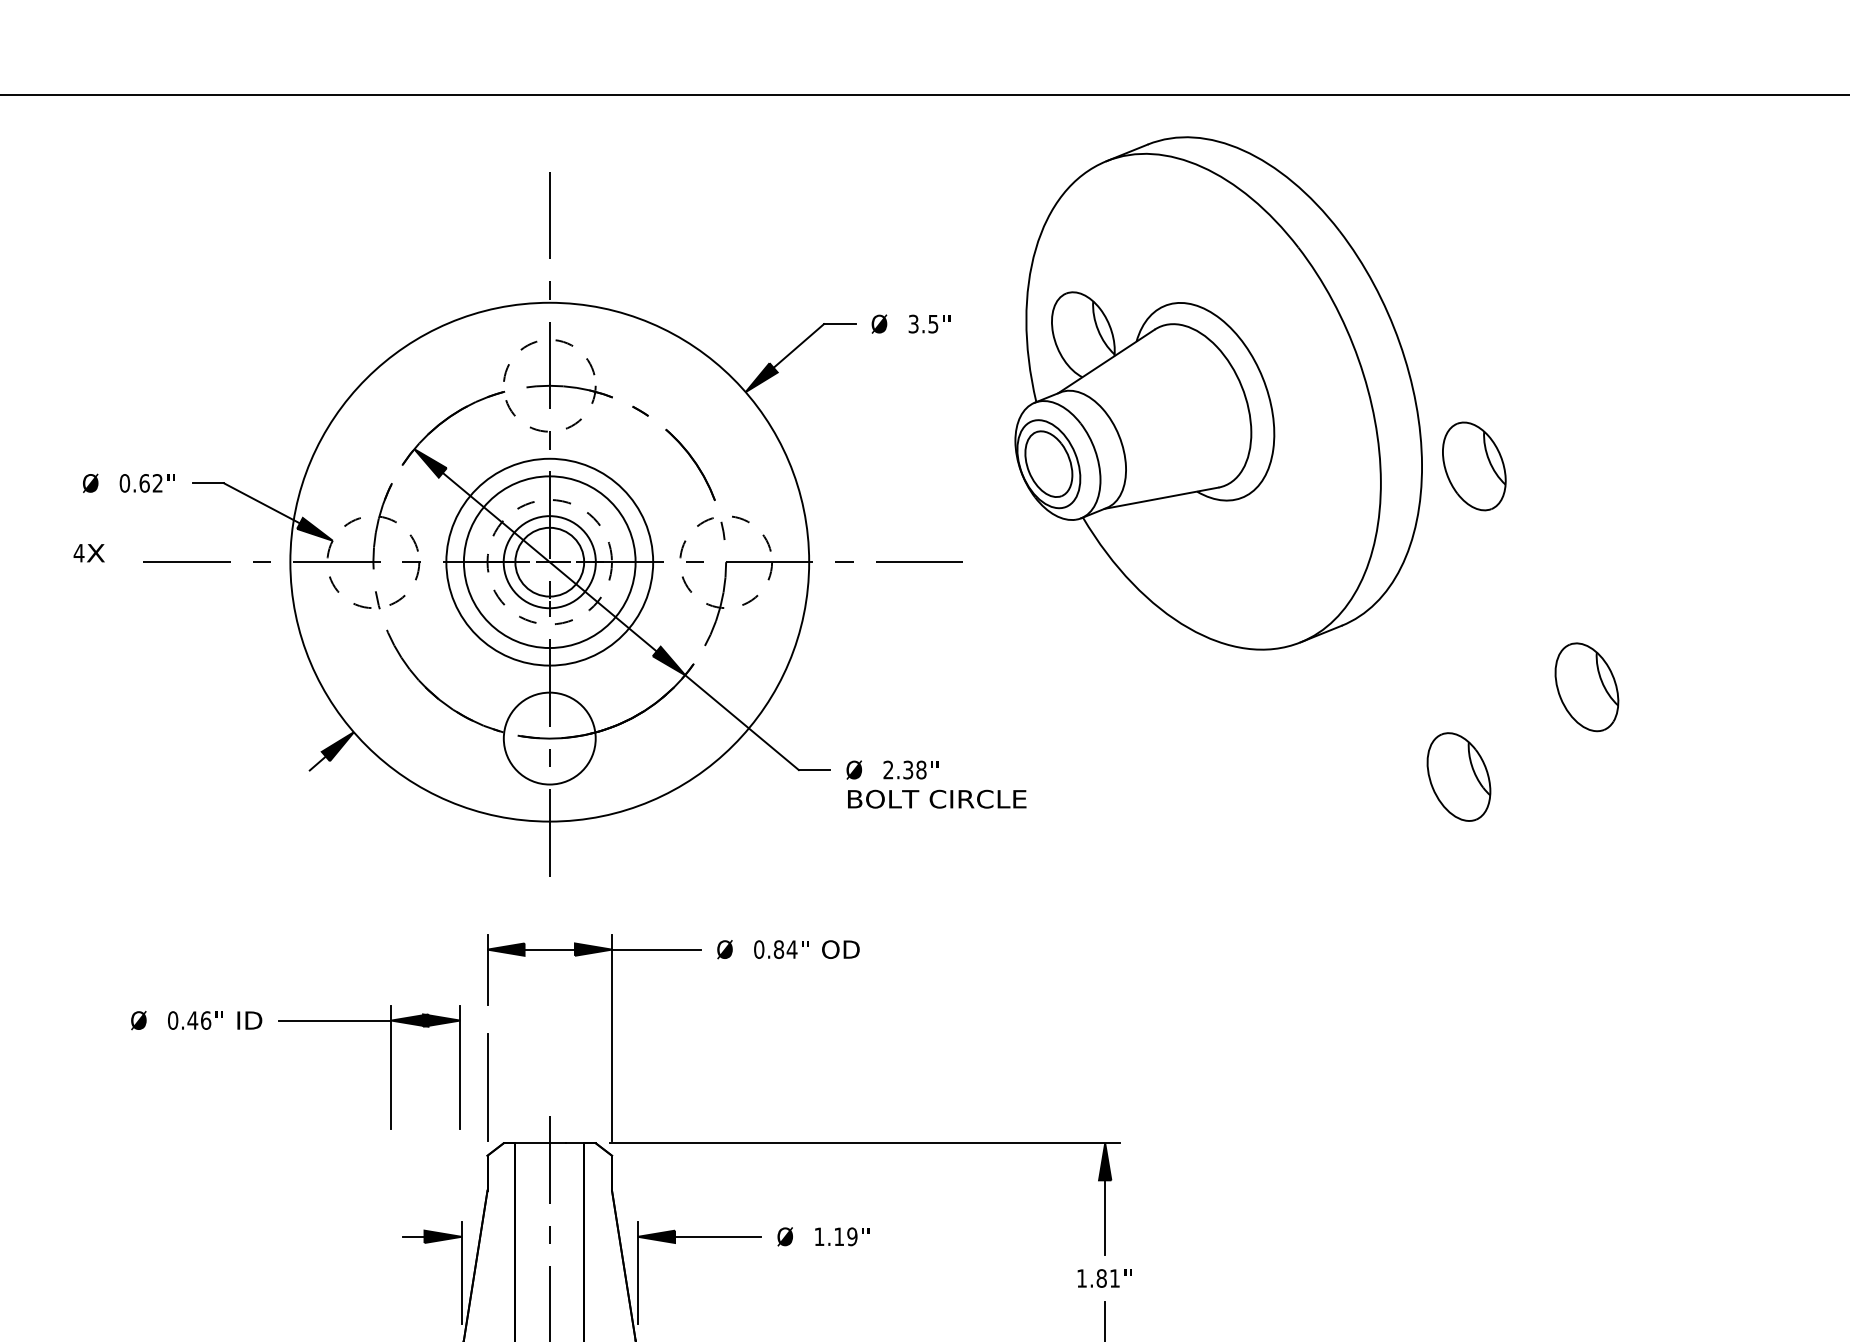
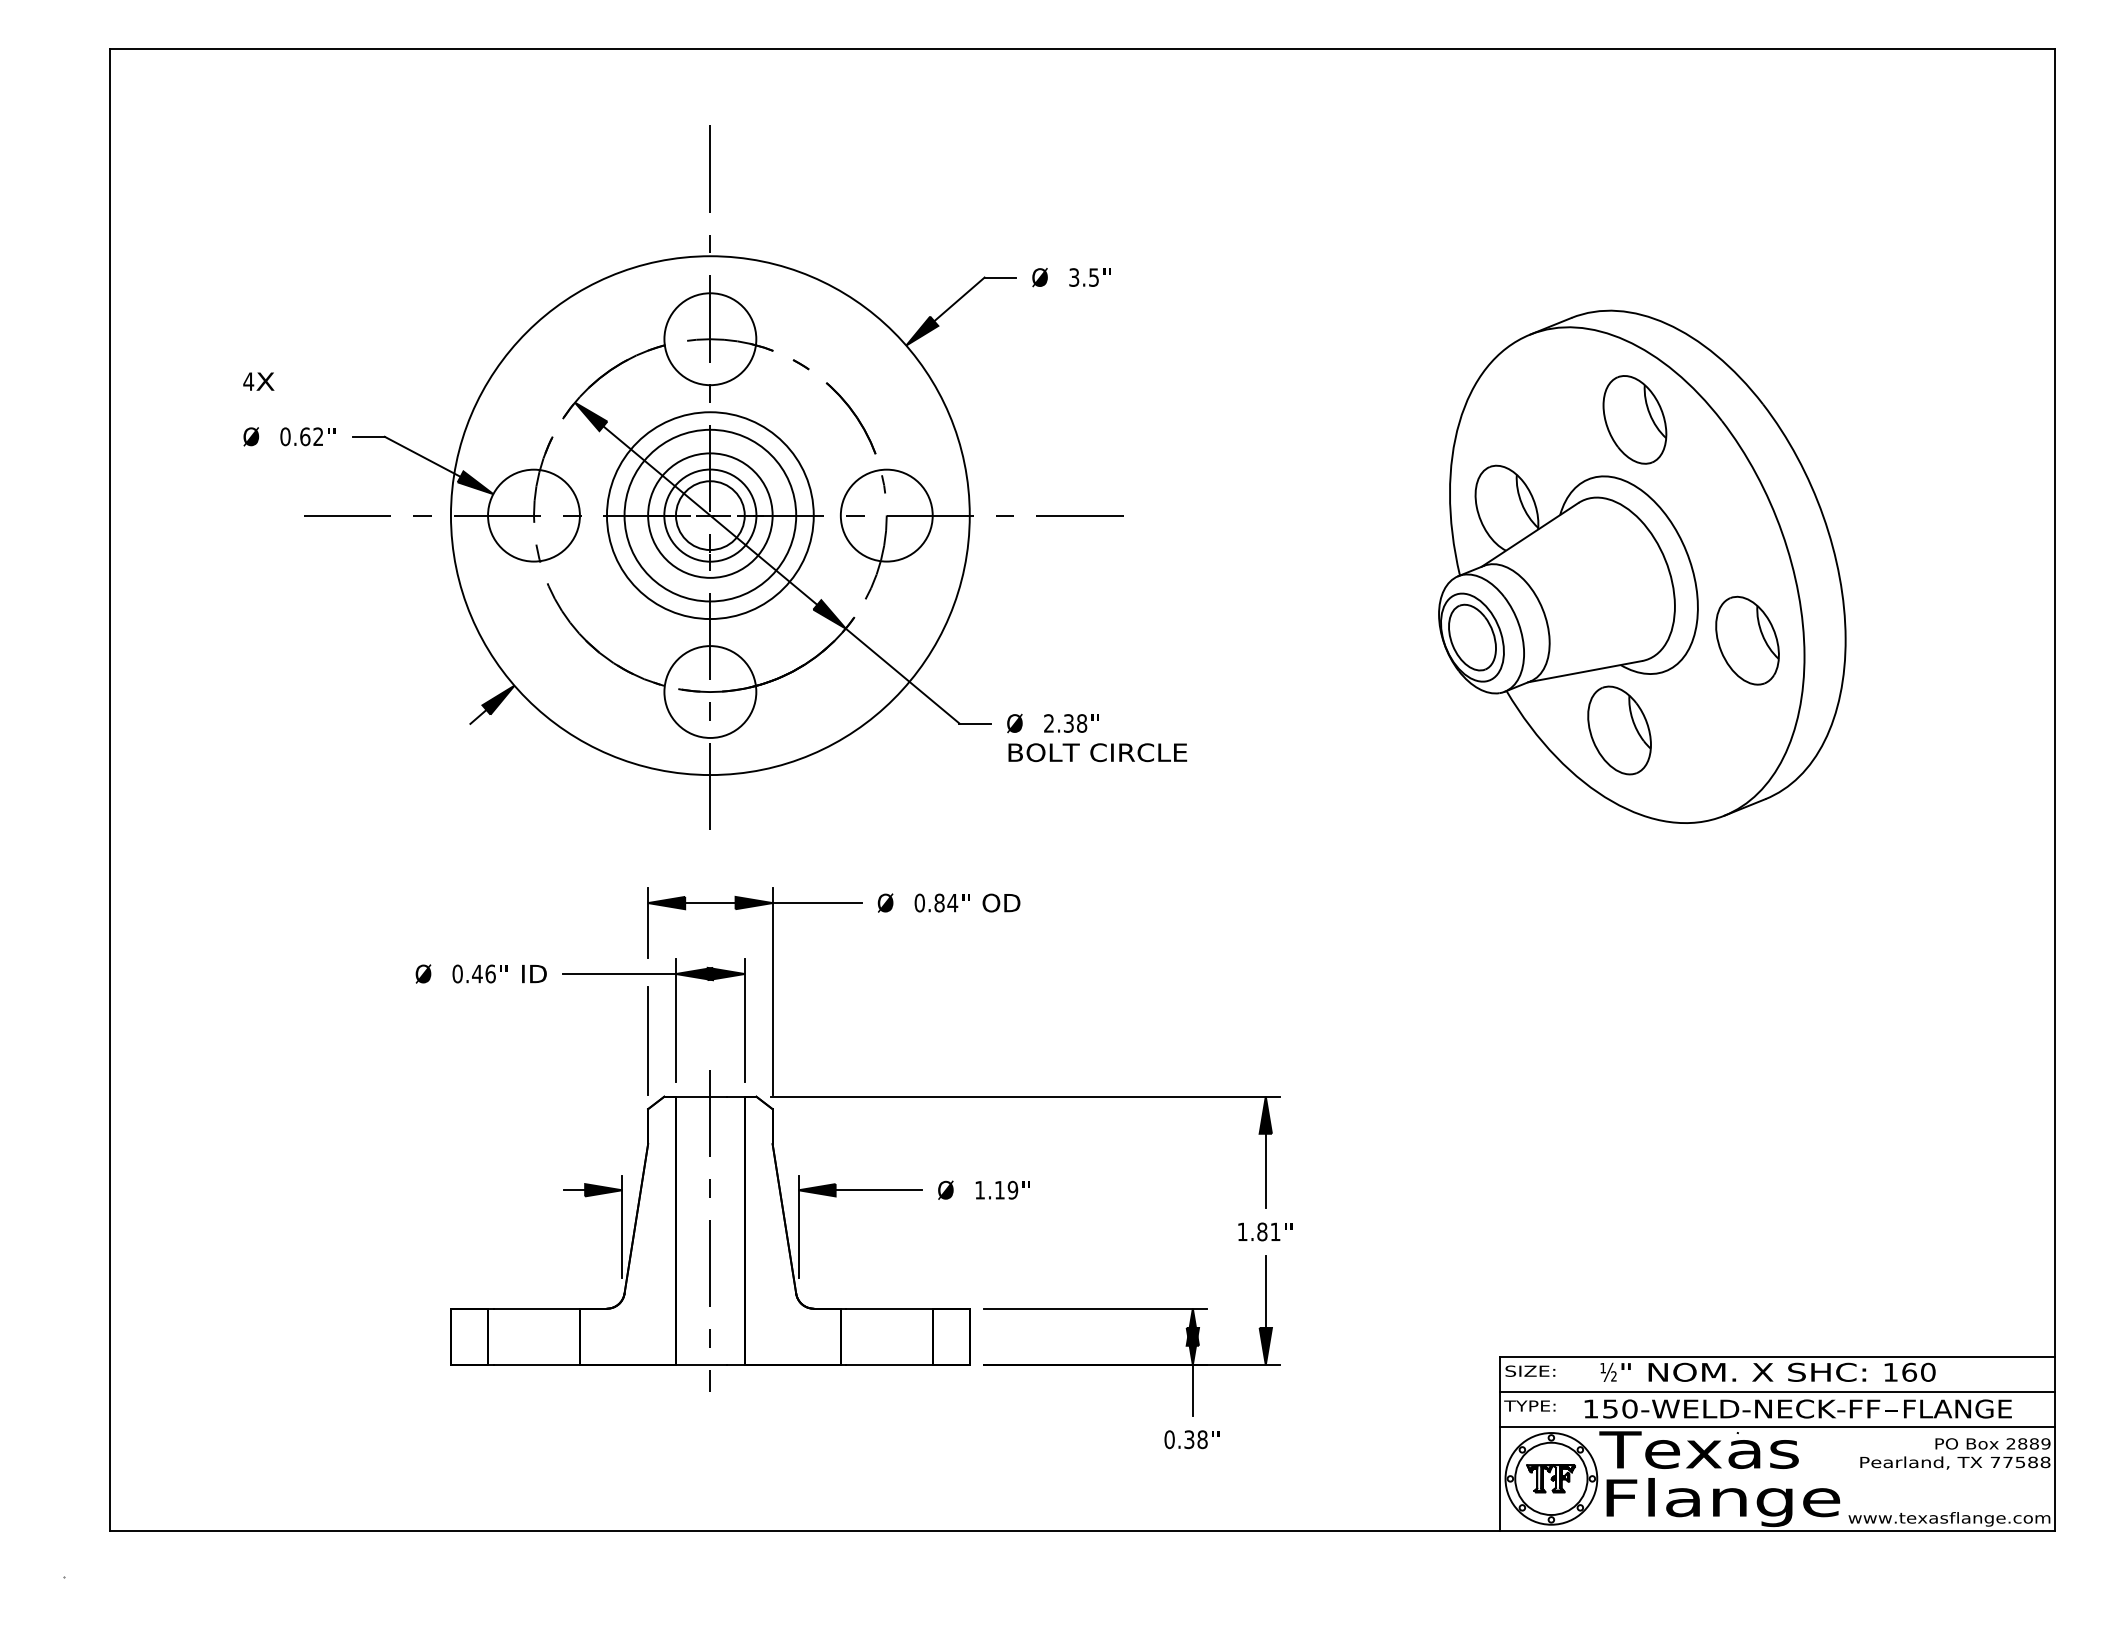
circle: (549, 386) -> (710, 339), dashed -> solid
part: (1218, 393) -> (1642, 566), moved
text: (88, 553) -> (258, 381), moved
circle: (372, 562) -> (533, 515), dashed -> solid
circle: (549, 562) -> (710, 515), dashed -> solid
circle: (725, 562) -> (886, 515), dashed -> solid
part: (295, 1021) -> (580, 974), moved

